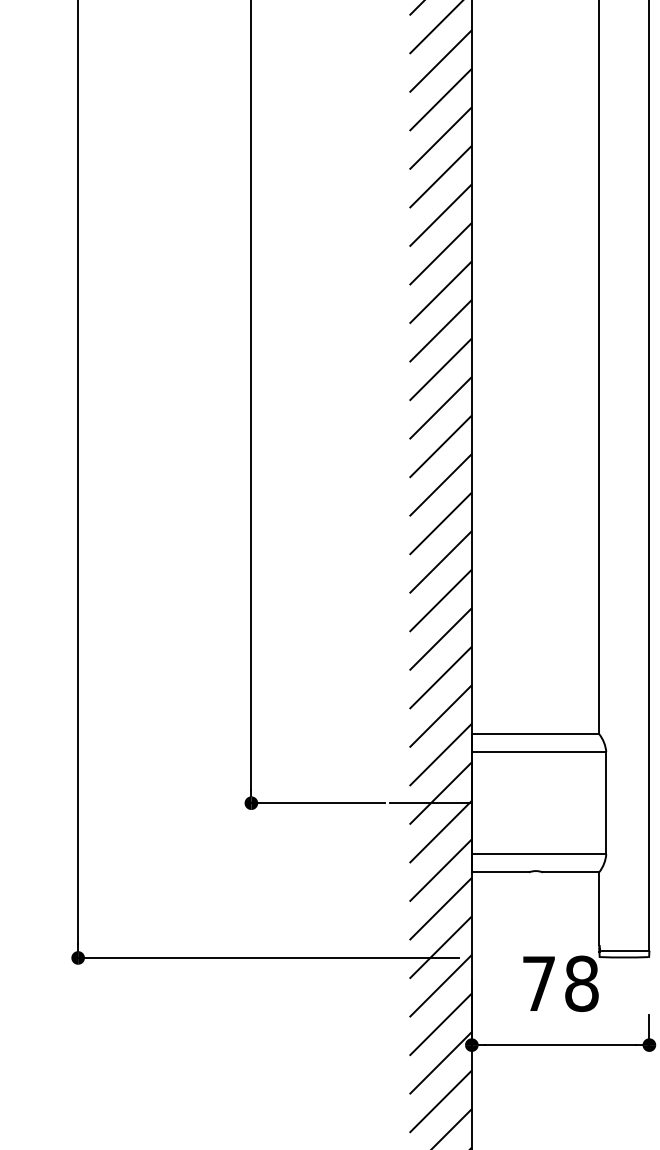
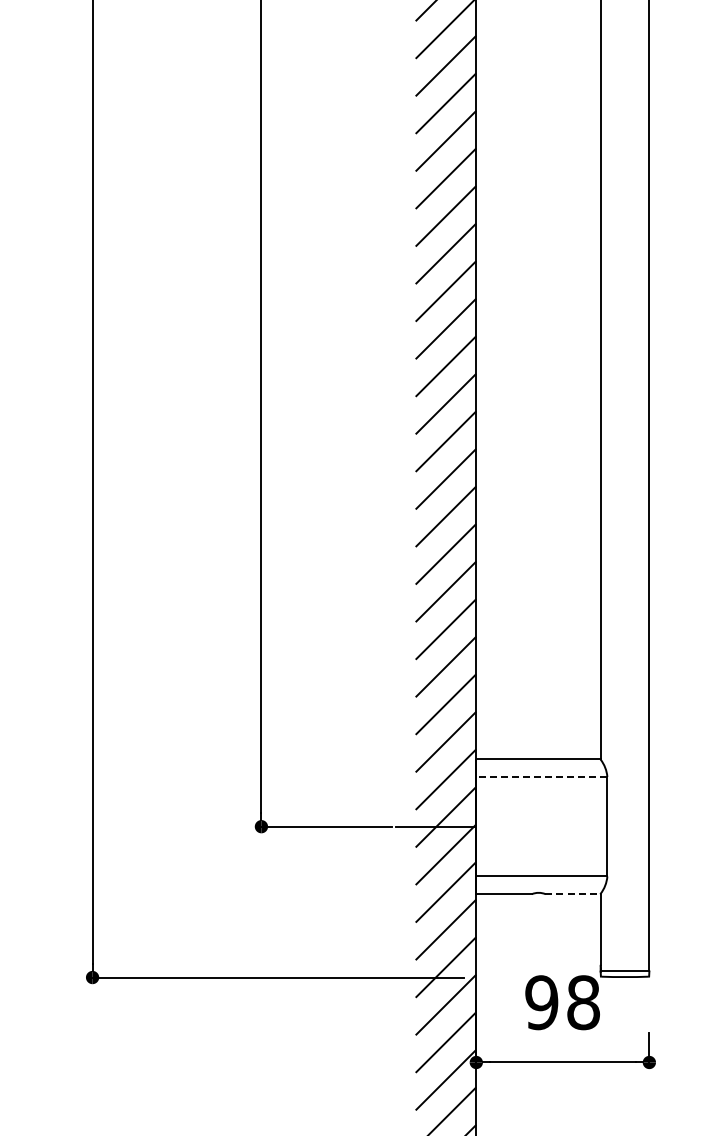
line: (538, 751) -> (541, 776), solid -> dashed
line: (571, 872) -> (573, 894), solid -> dashed
text: (538, 983) -> (541, 1002), 78 -> 98

